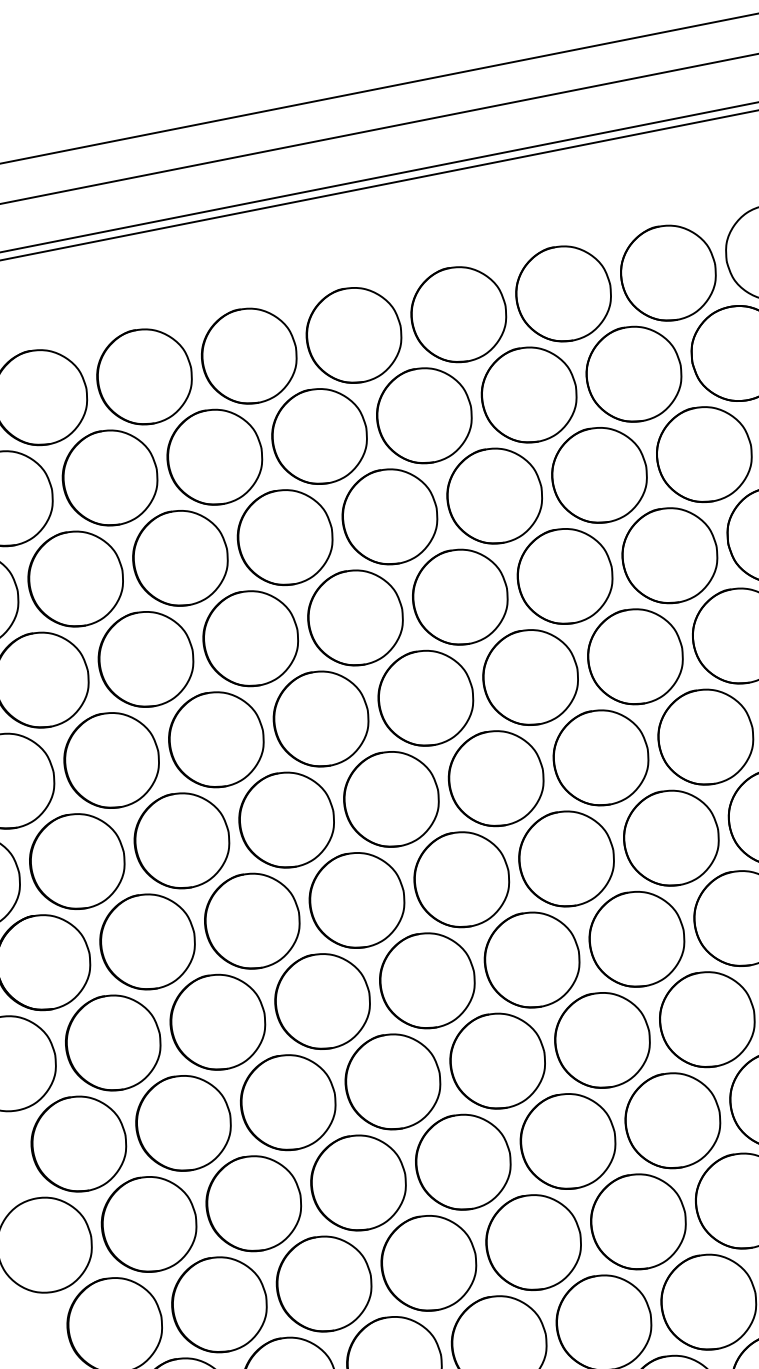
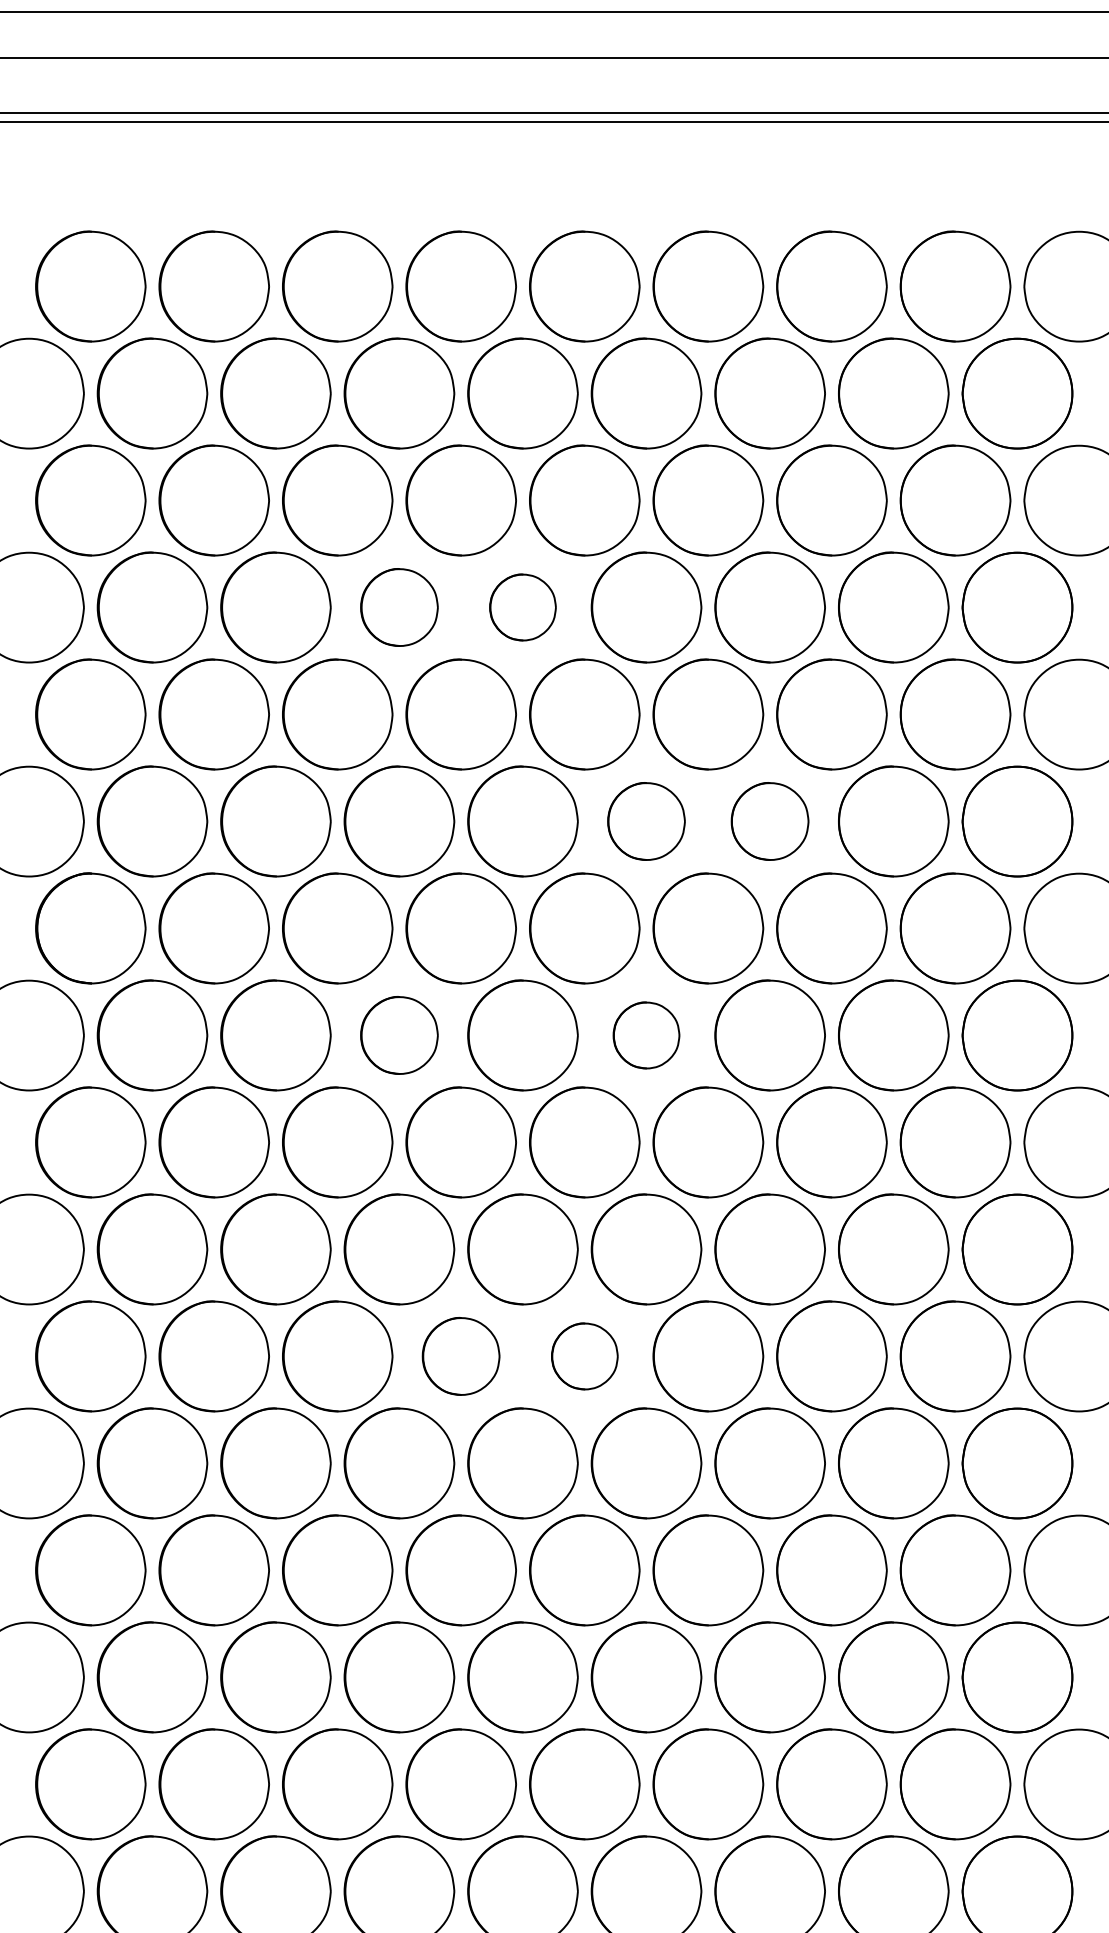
part: (355, 617) -> (522, 607), size x0.6
part: (250, 638) -> (399, 607), size x0.7
part: (600, 757) -> (769, 821), size x0.7
part: (496, 778) -> (646, 821), size x0.7
part: (532, 960) -> (646, 1035), size x0.6
part: (322, 1001) -> (399, 1035), size x0.7
part: (533, 1242) -> (584, 1356), size x0.6
part: (428, 1263) -> (460, 1356), size x0.7

